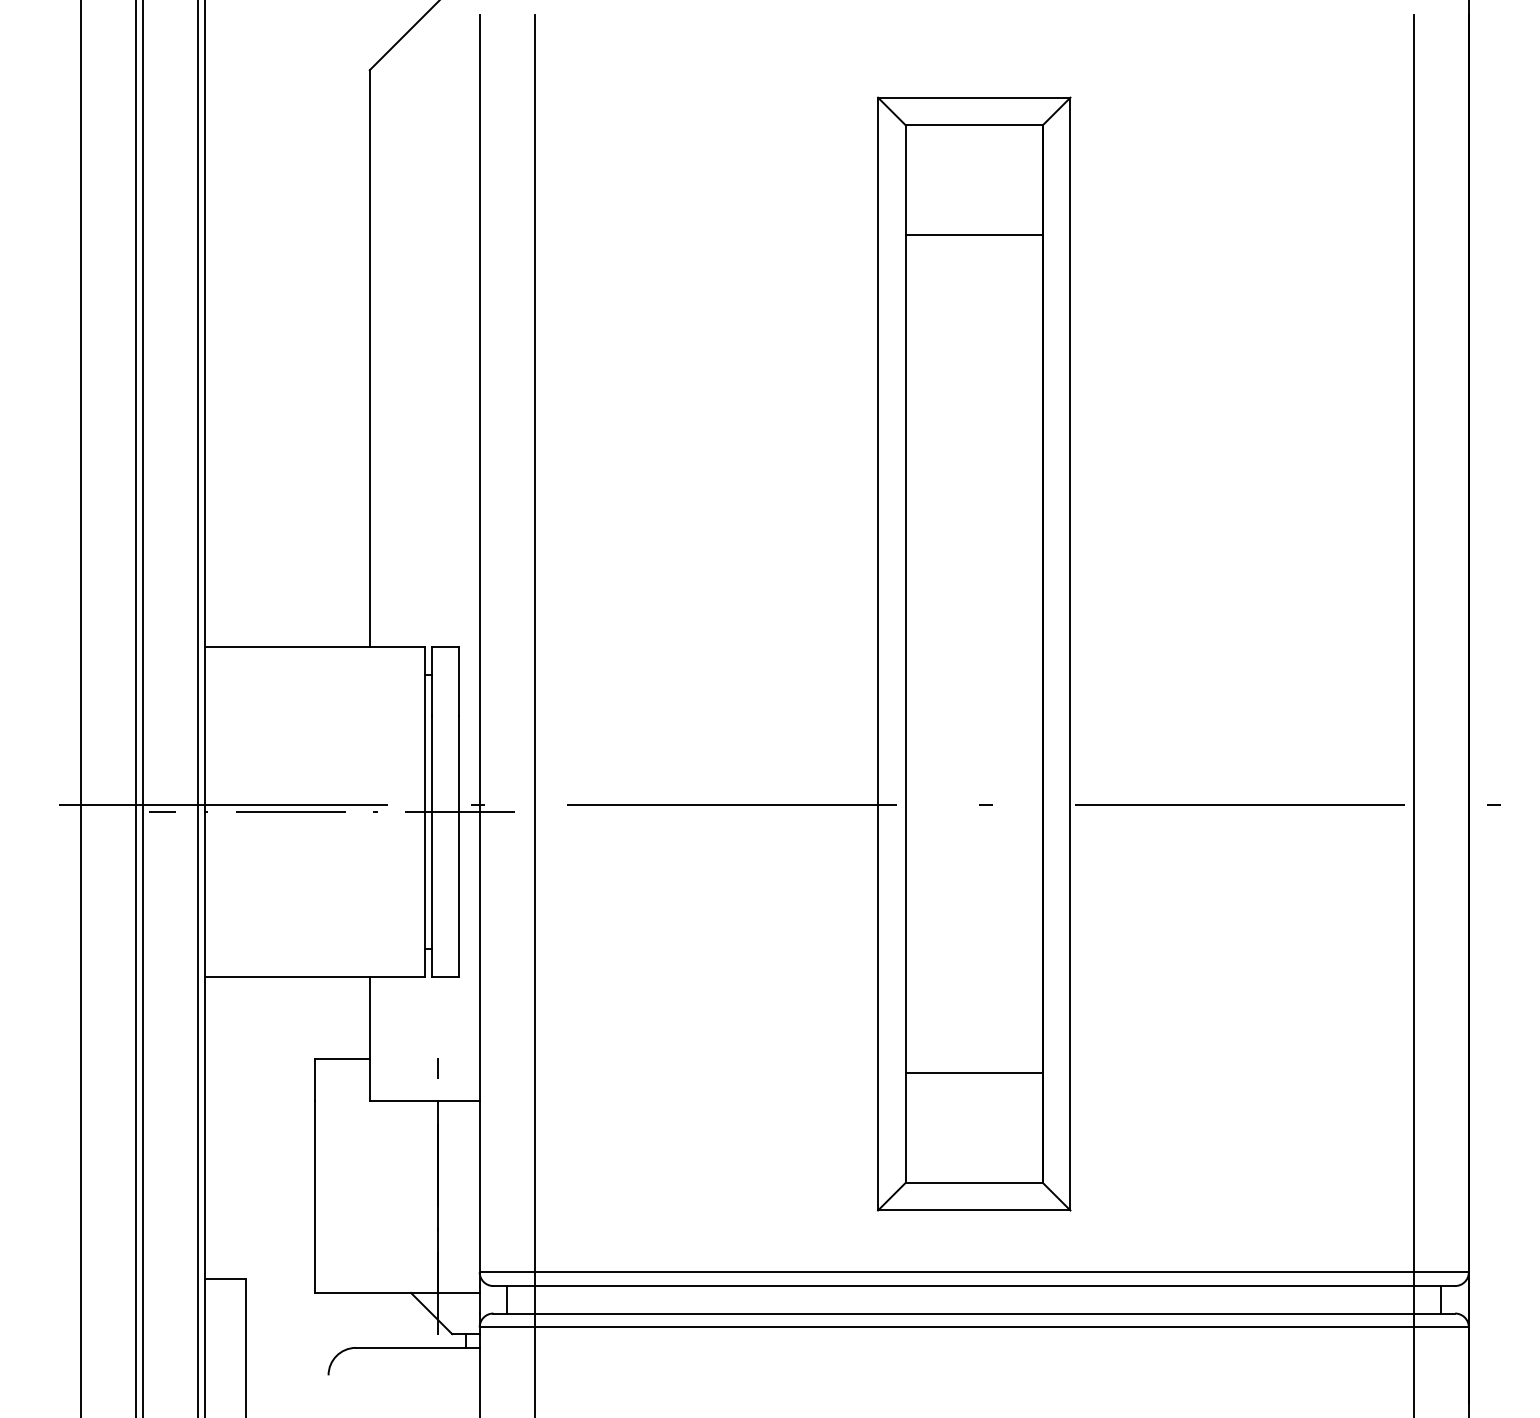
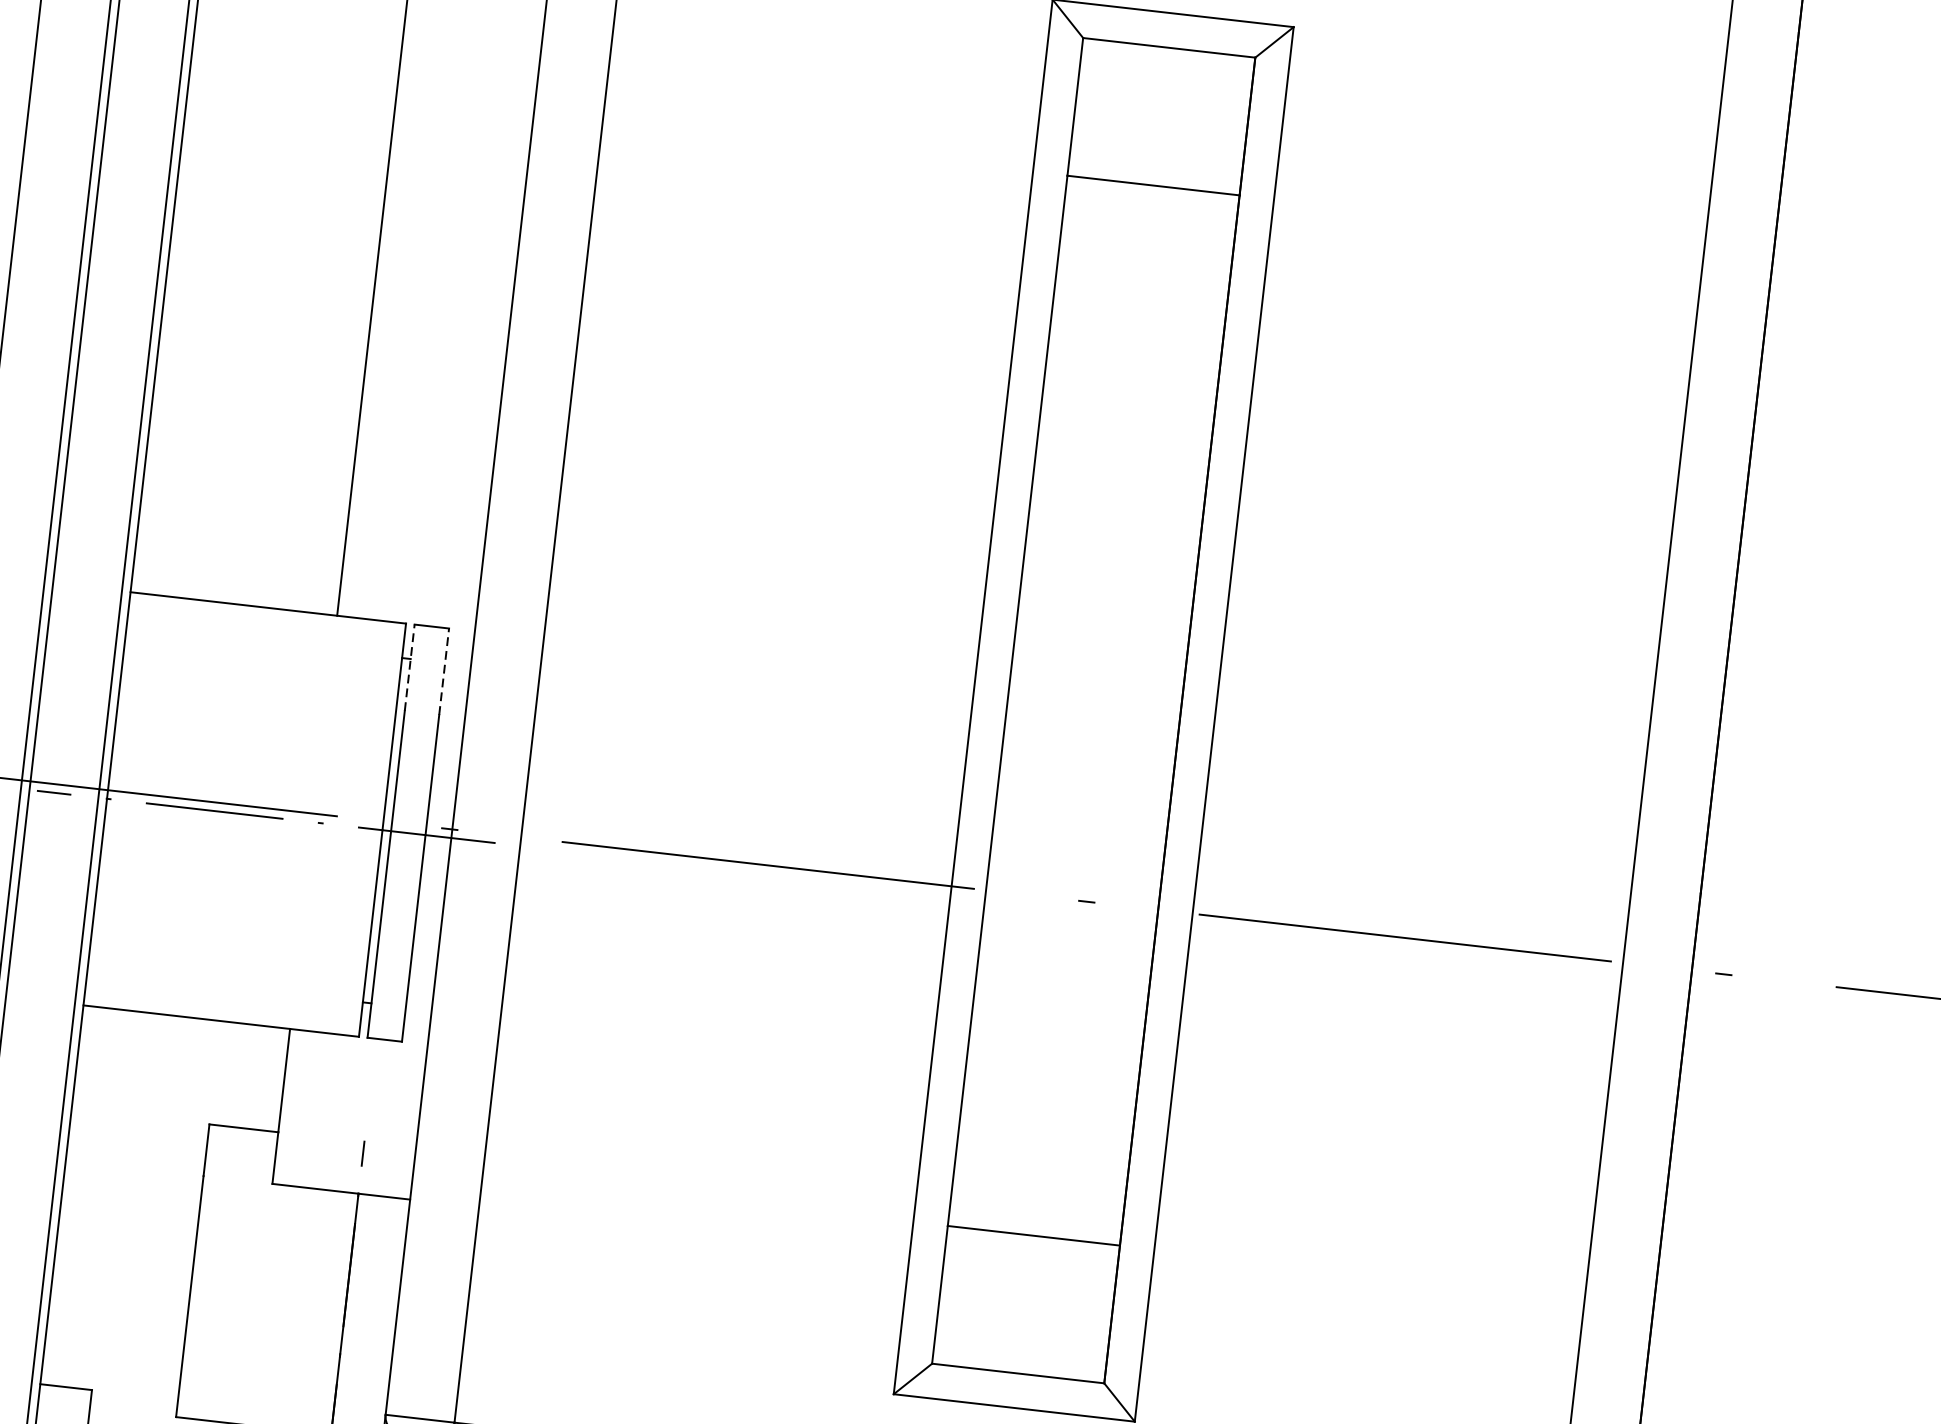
line: (431, 681) -> (409, 667), solid -> dashed
line: (459, 681) -> (444, 671), solid -> dashed

